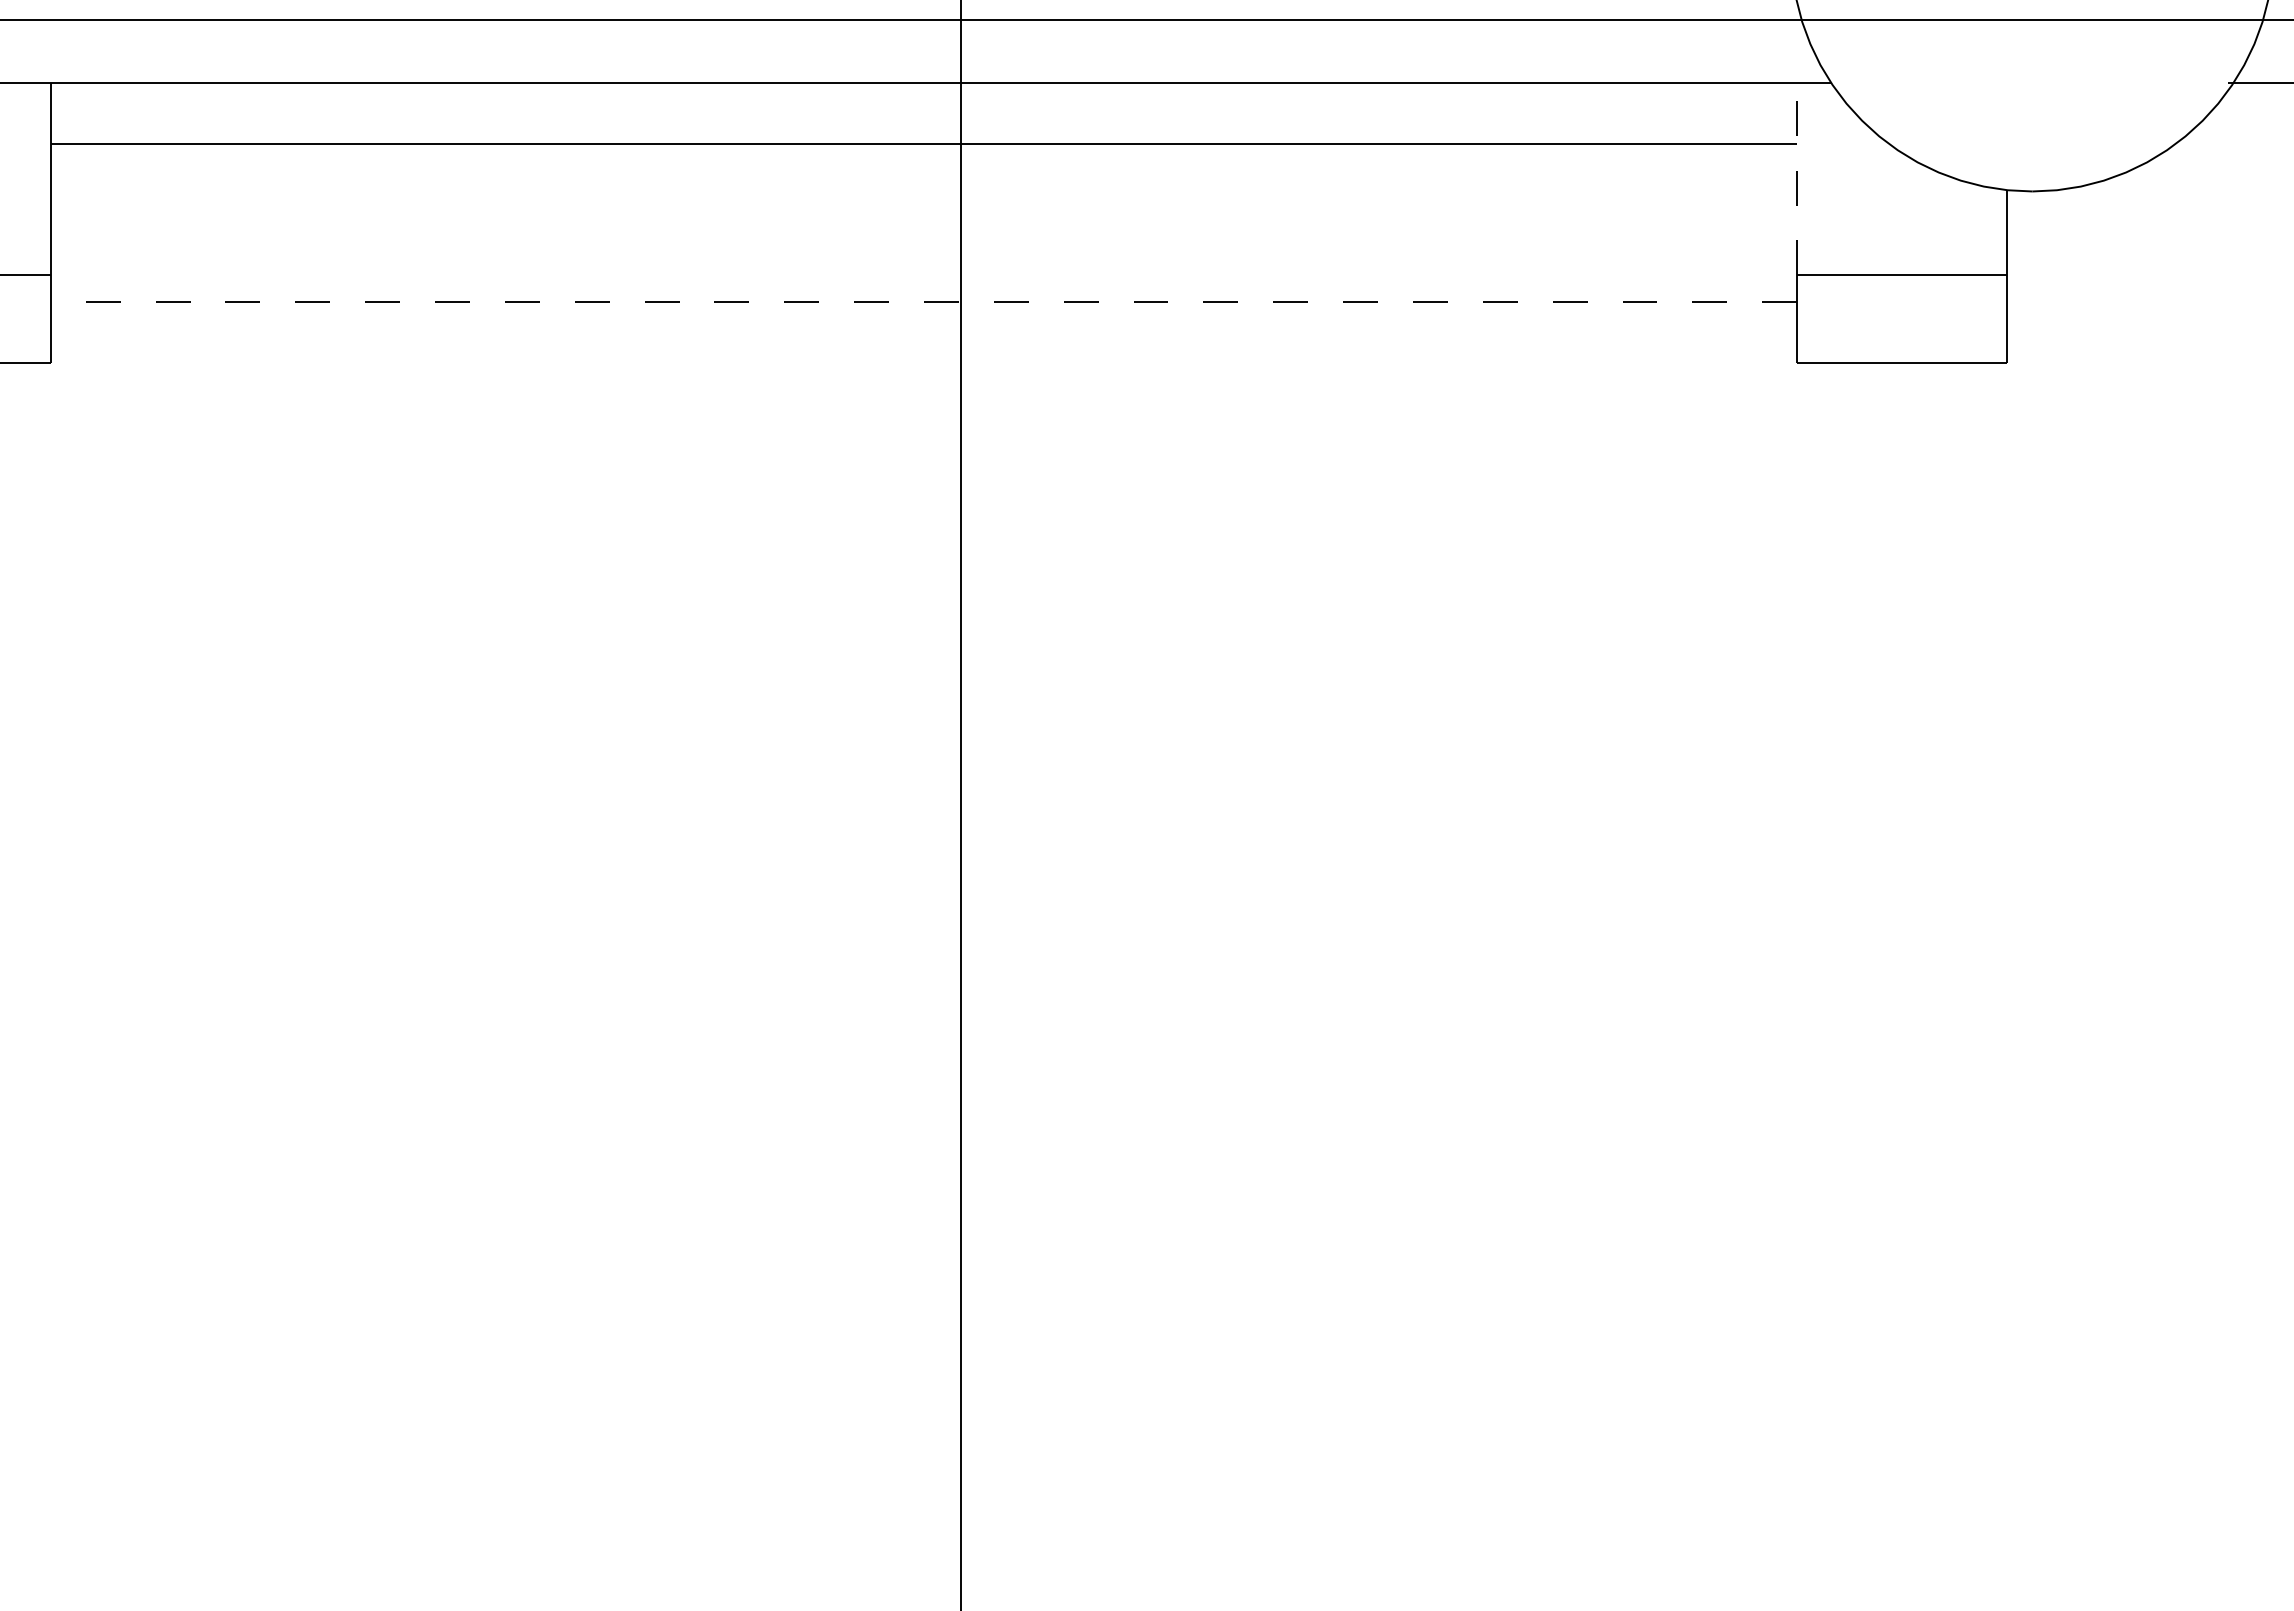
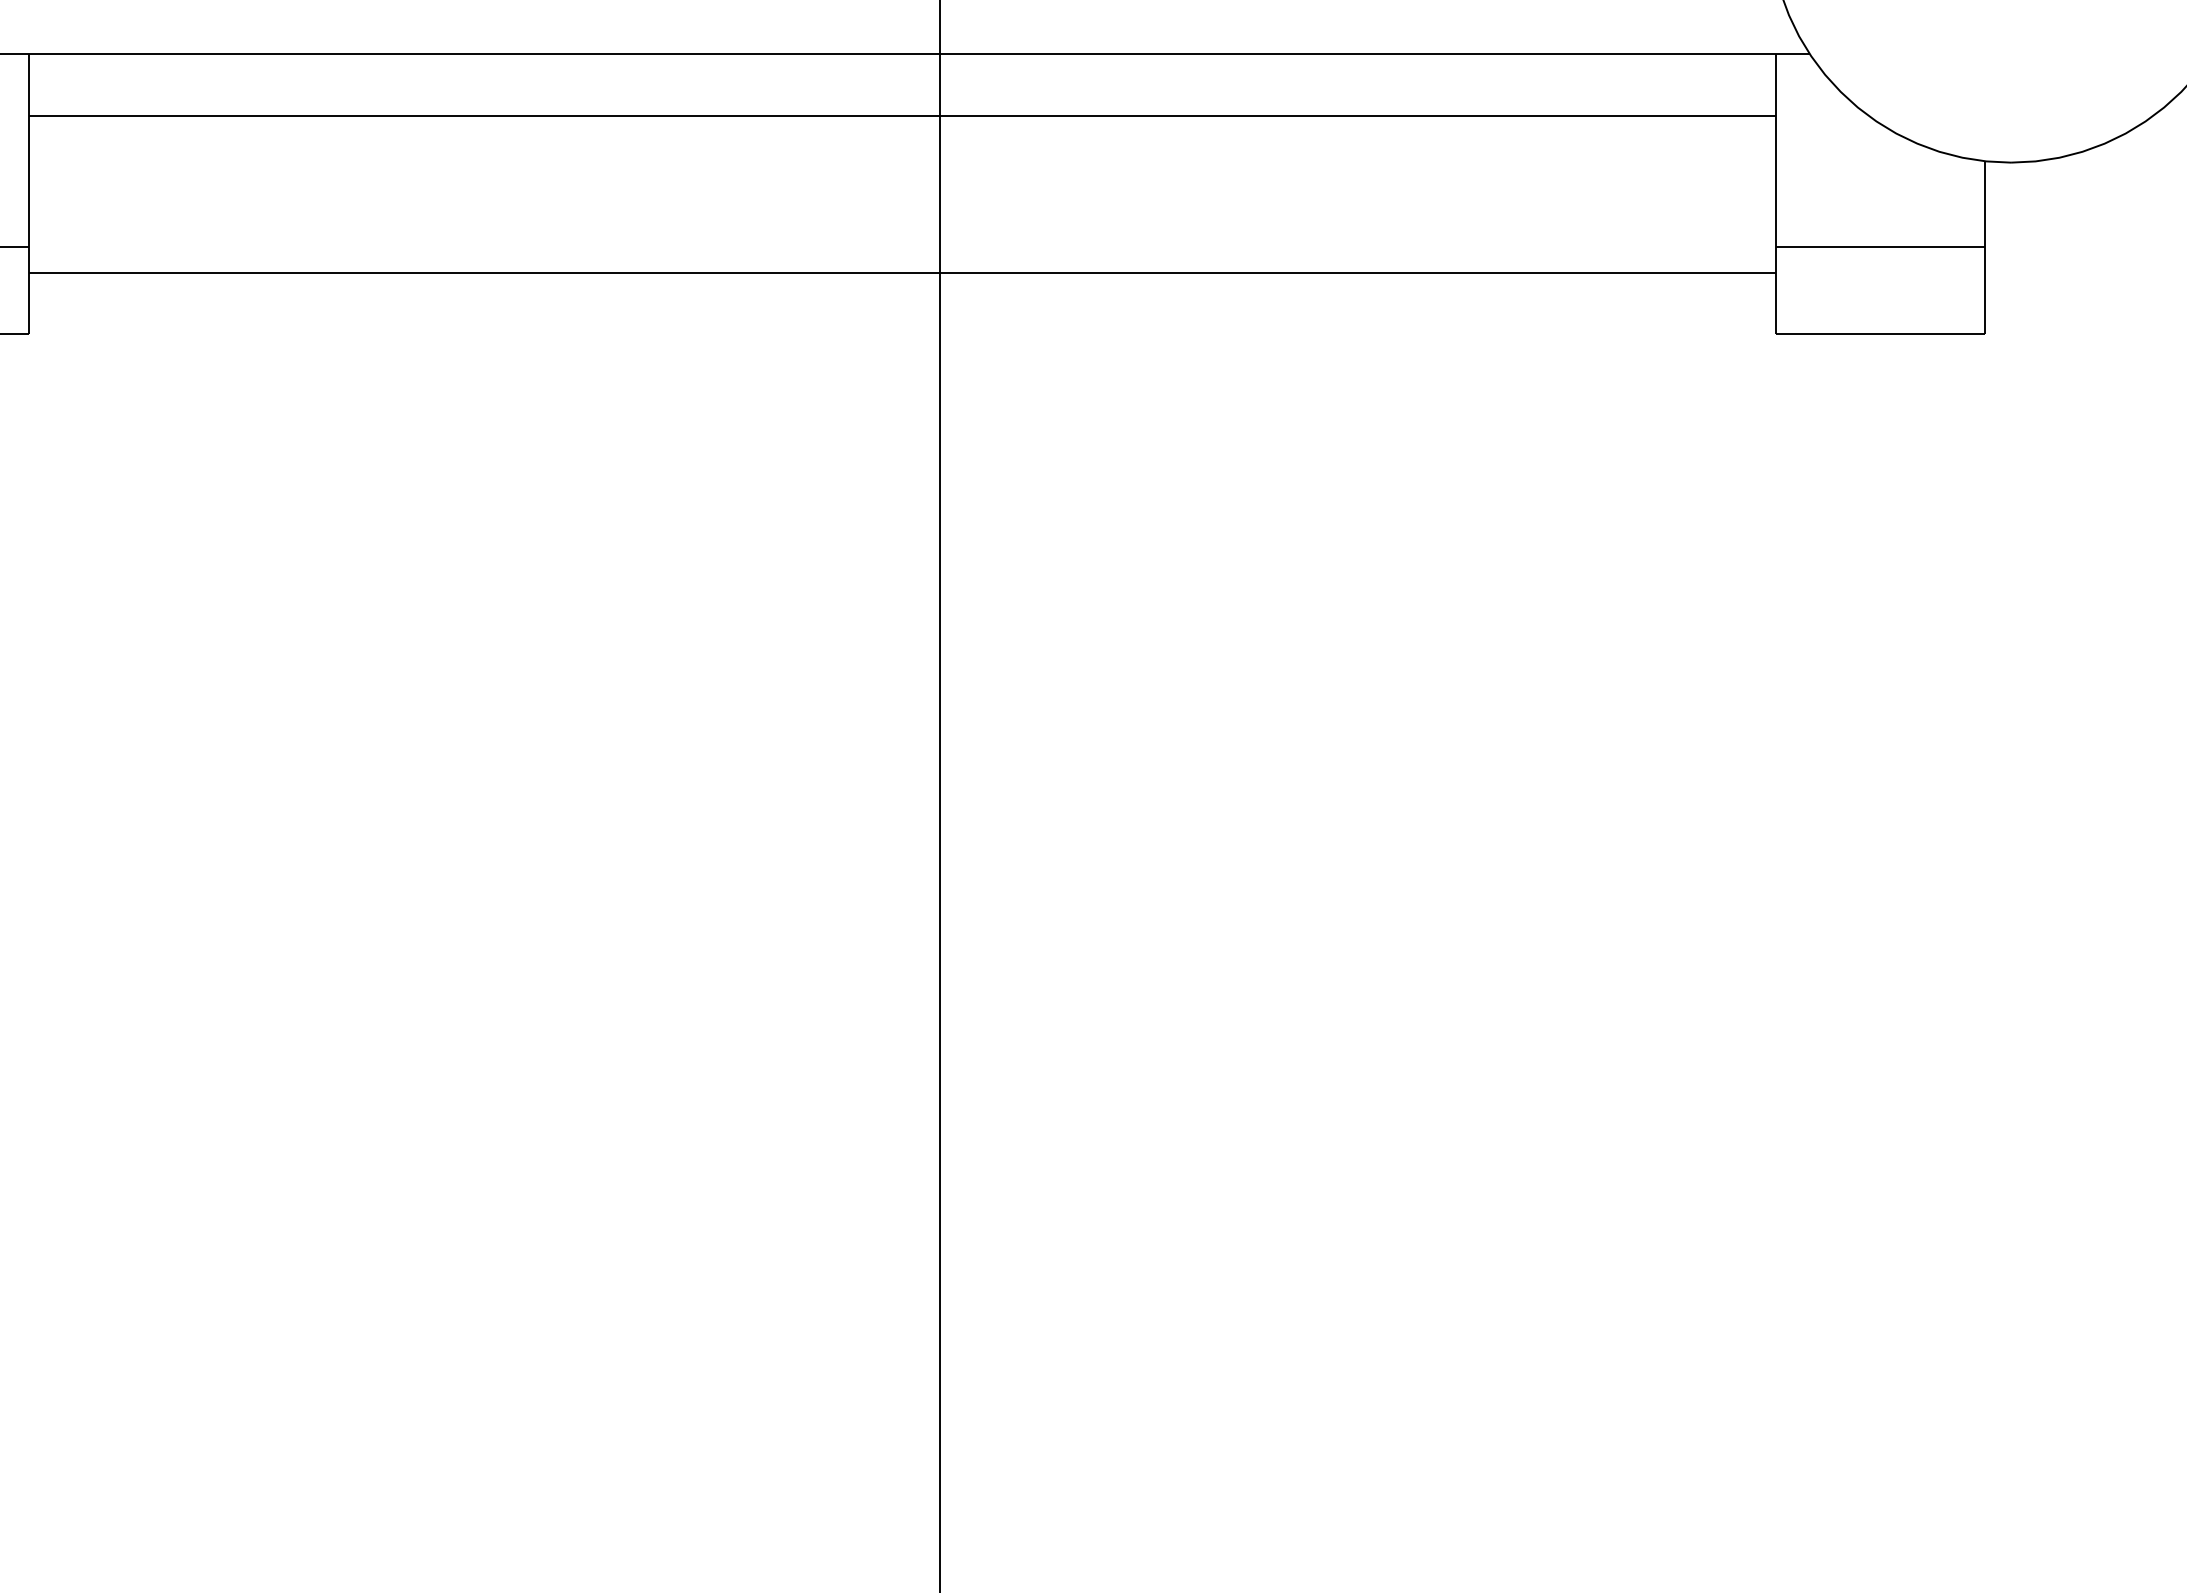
line: (1797, 178) -> (1776, 149), dashed -> solid
line: (923, 301) -> (902, 272), dashed -> solid

